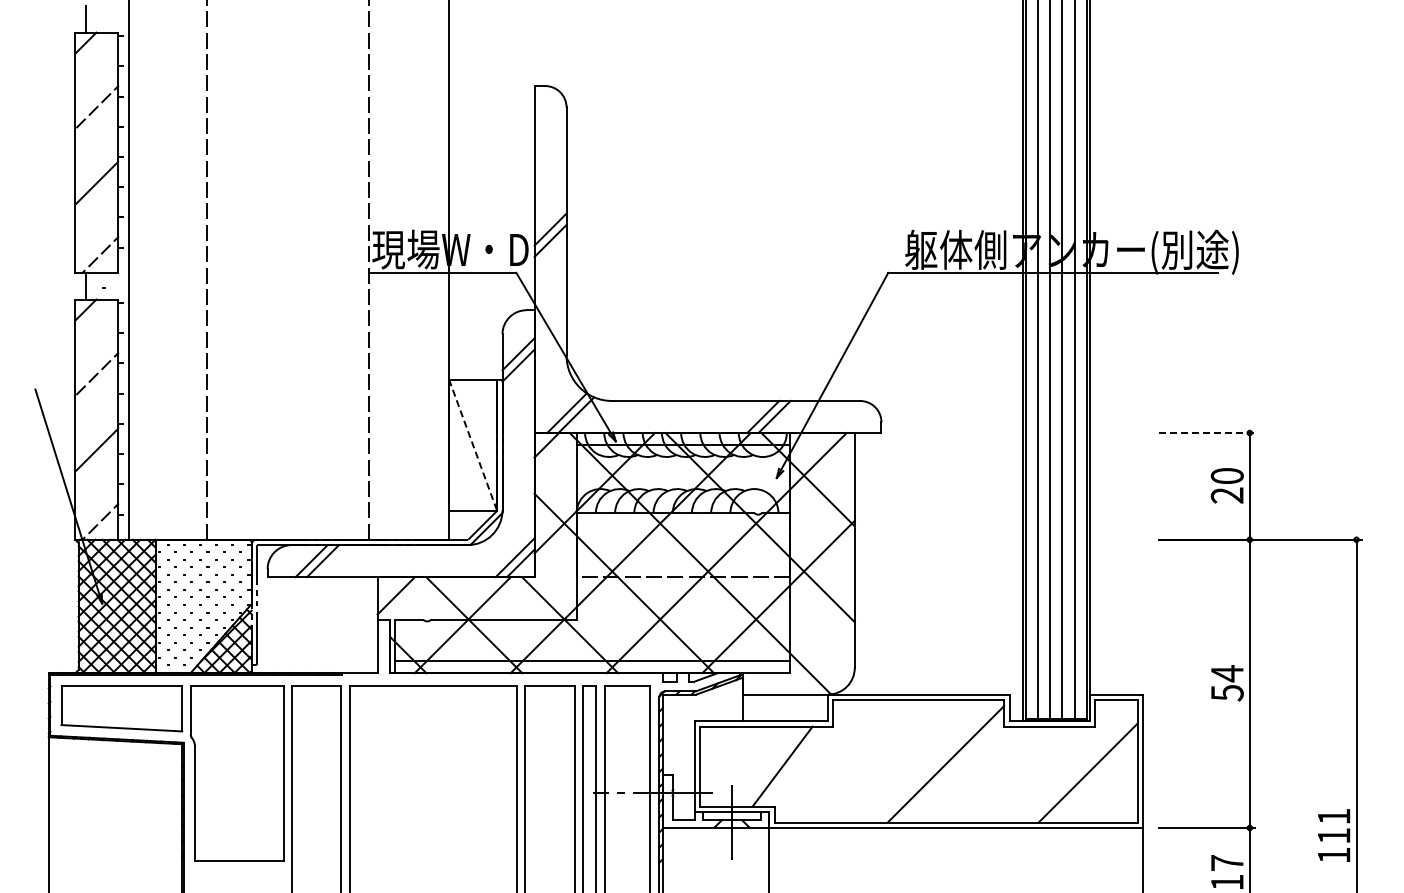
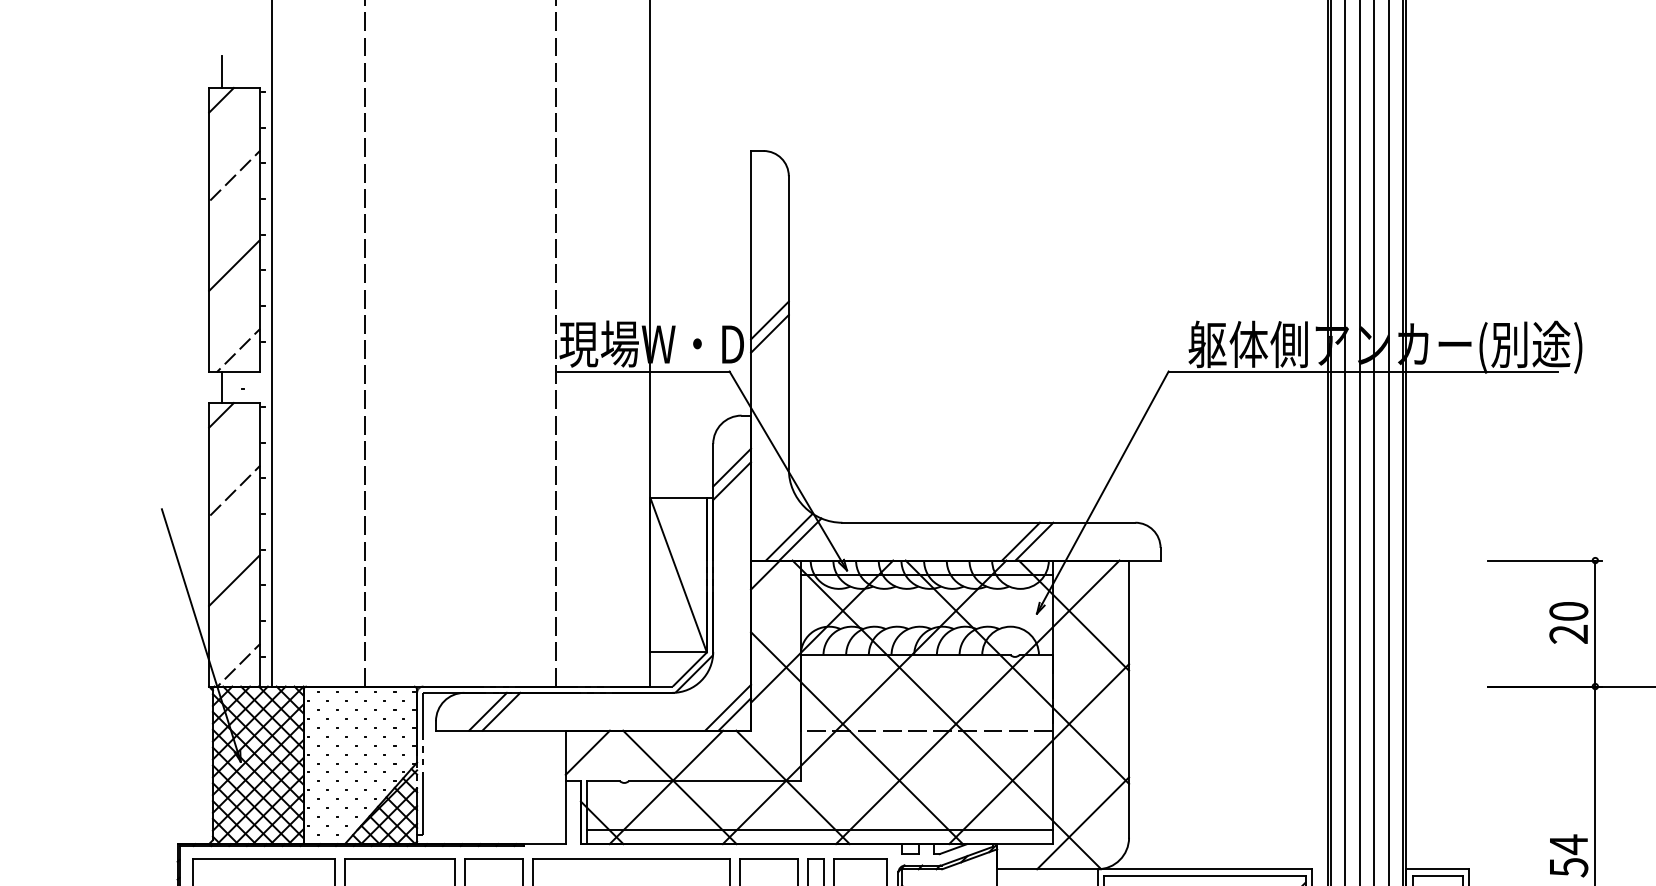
line: (1207, 433) -> (1545, 561), dashed -> solid
line: (473, 445) -> (678, 575), dashed -> solid
line: (815, 655) -> (1082, 823), added

